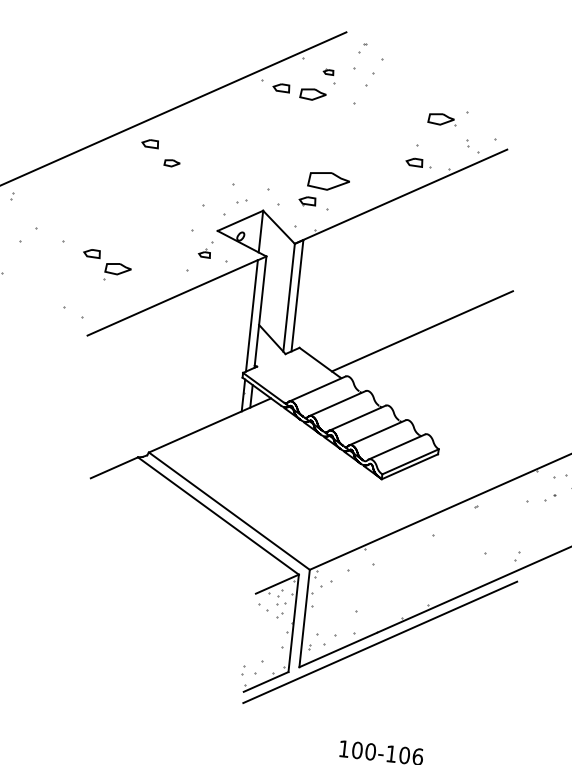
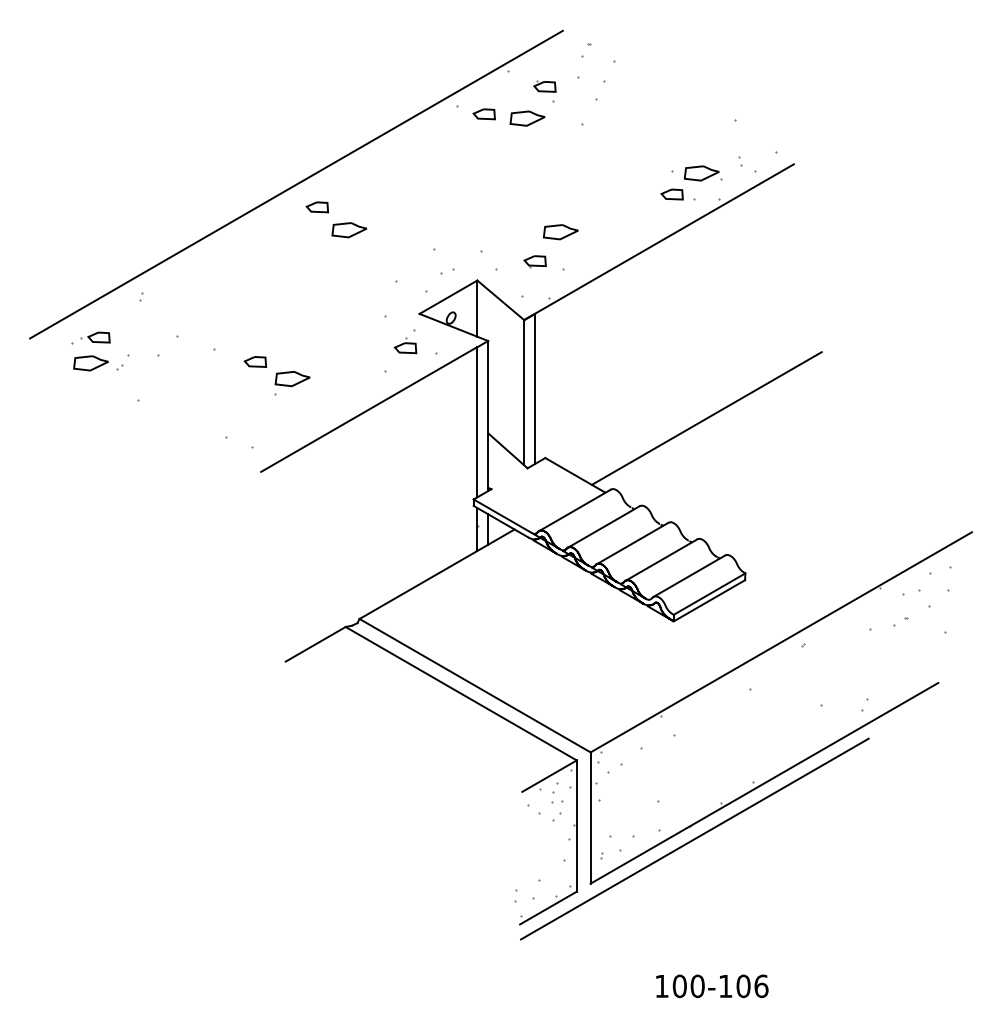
part: (328, 72) -> (544, 86), size x1.67
part: (441, 119) -> (702, 173), moved
part: (172, 163) -> (349, 230), size x1.67
part: (328, 181) -> (560, 232), size x0.62
part: (204, 253) -> (405, 345), size x1.43

